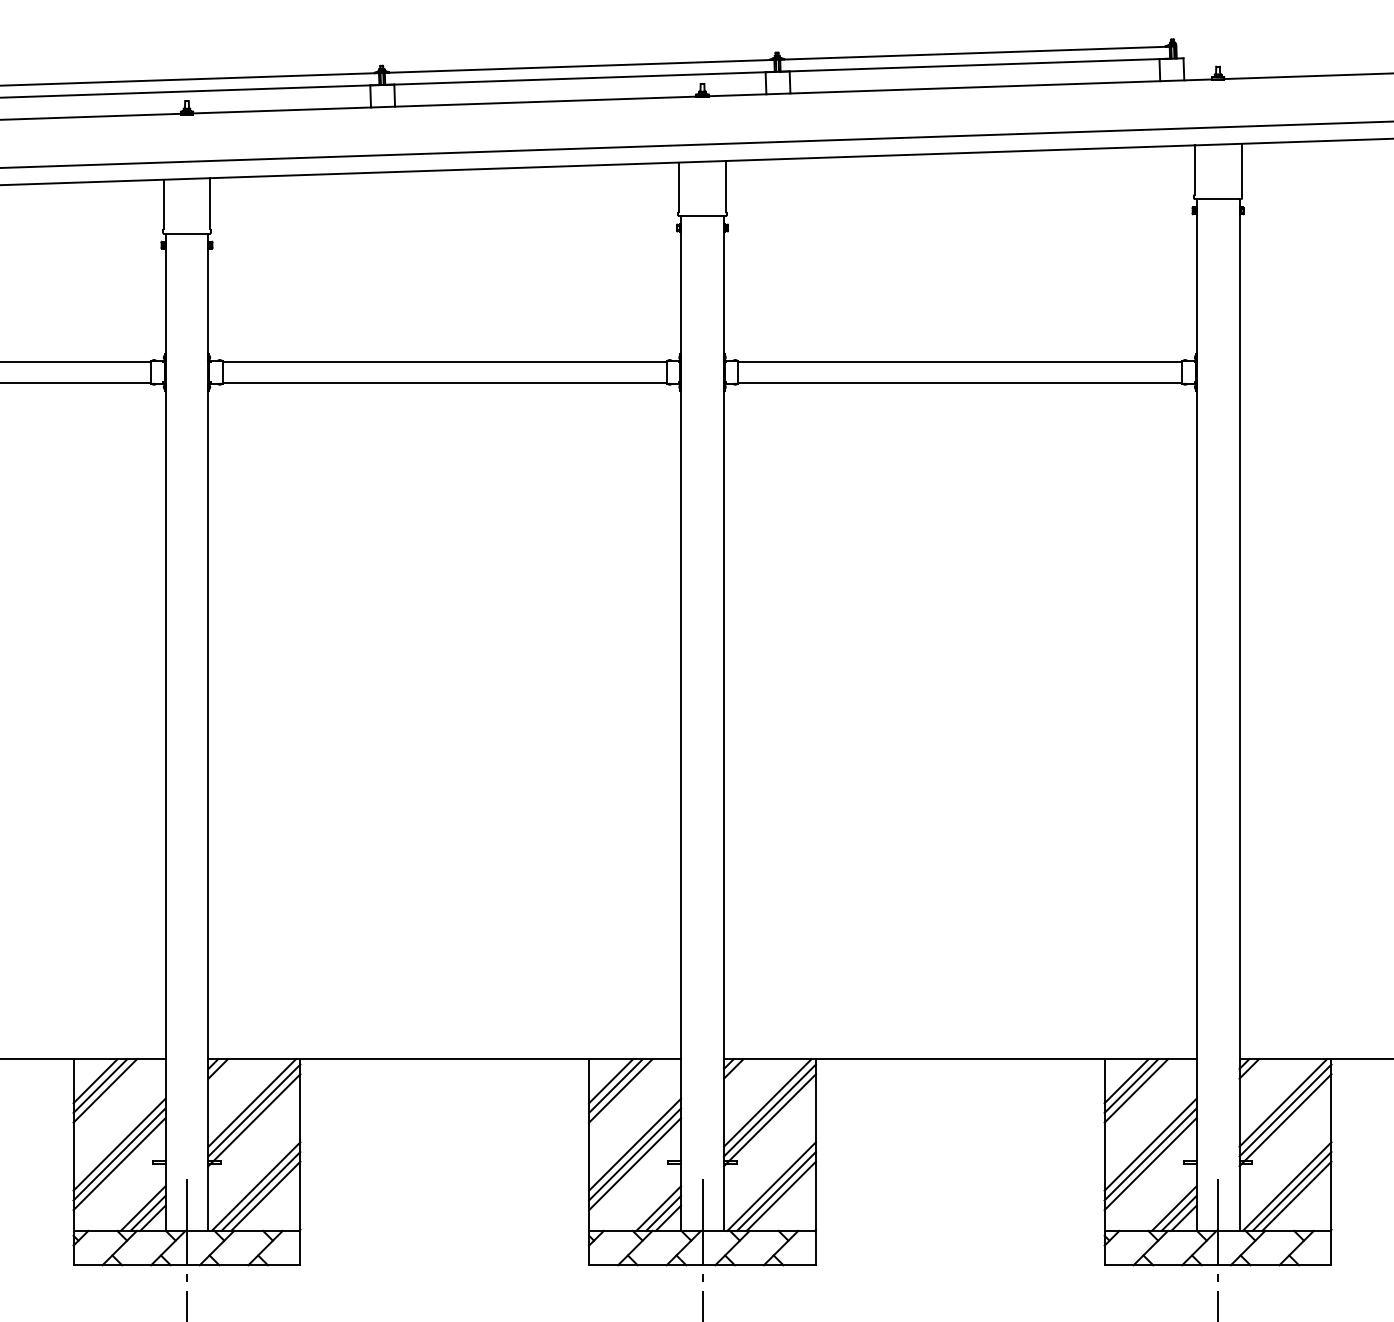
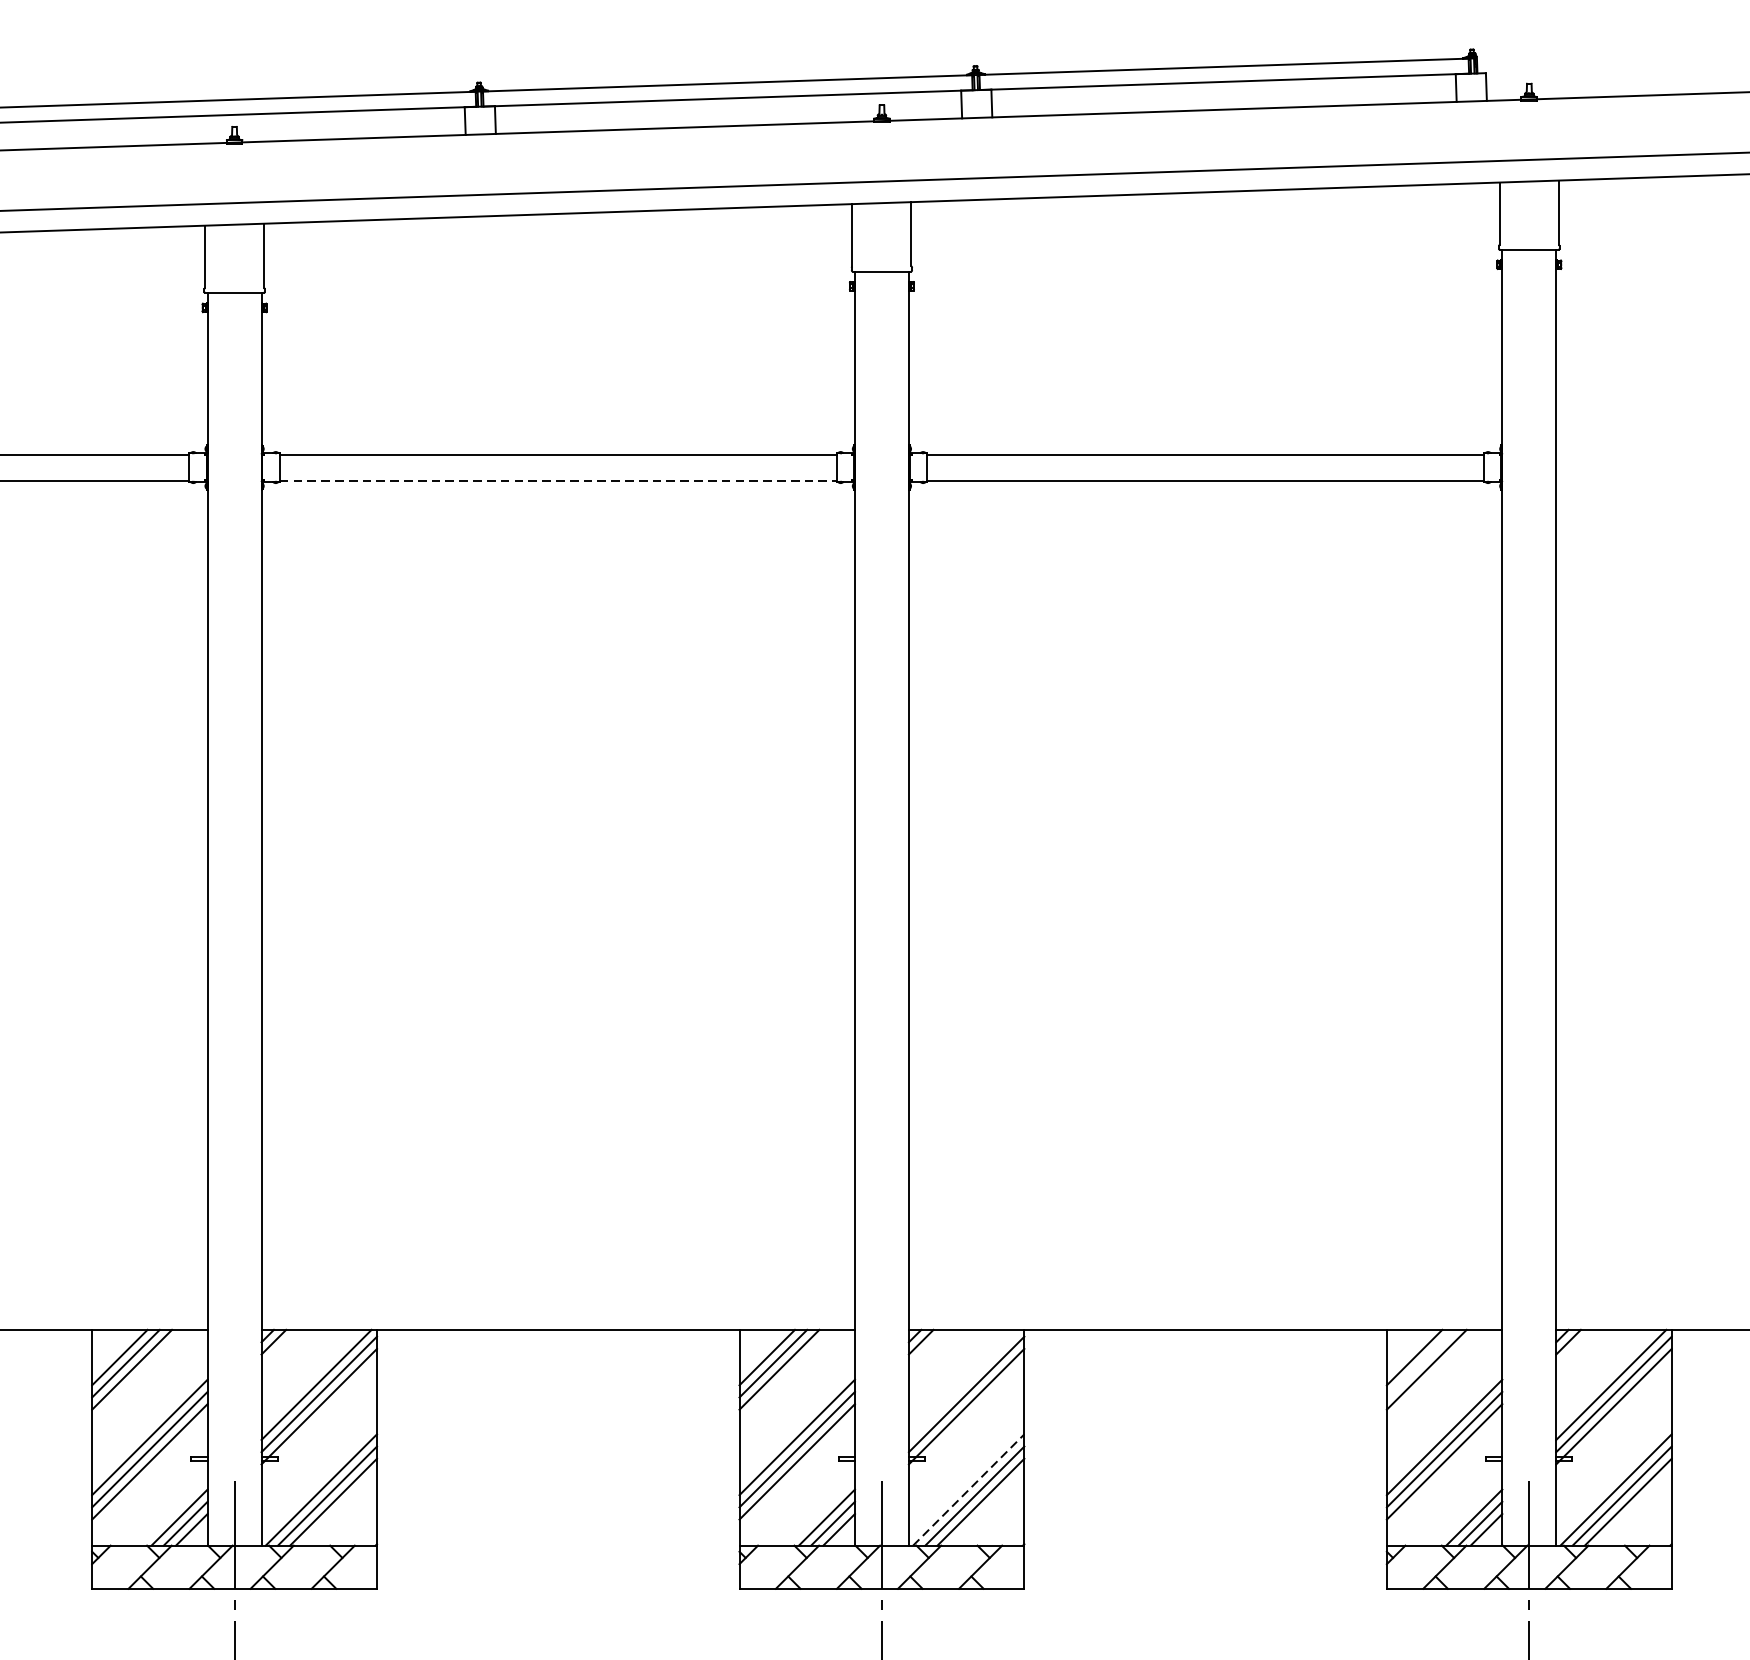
line: (444, 382) -> (557, 480), solid -> dashed
line: (1131, 1085) -> (1420, 1363), removed
line: (767, 1102) -> (963, 1384), removed
line: (771, 1186) -> (968, 1489), solid -> dashed

